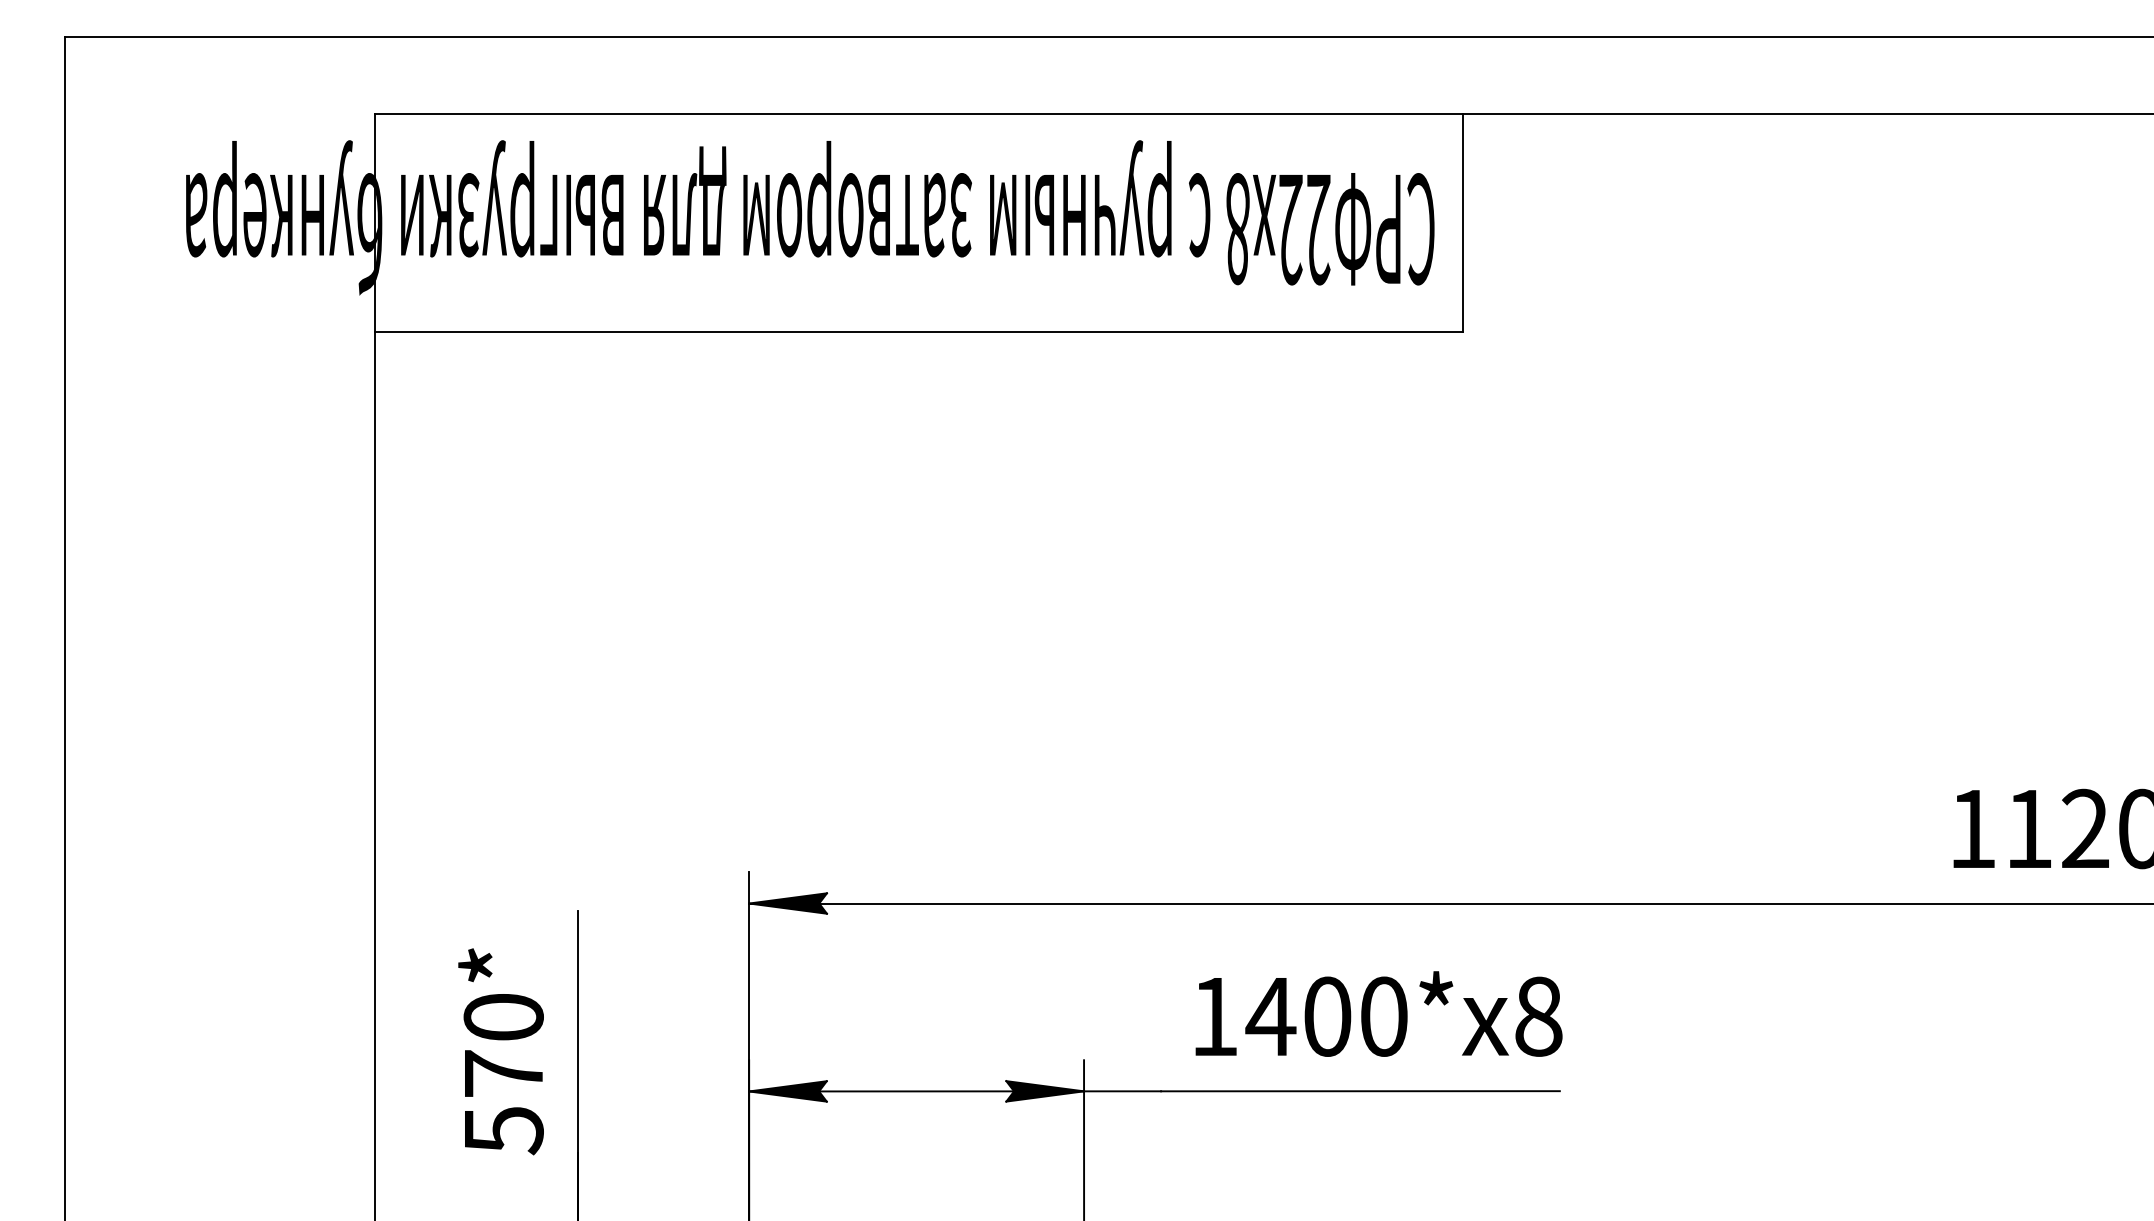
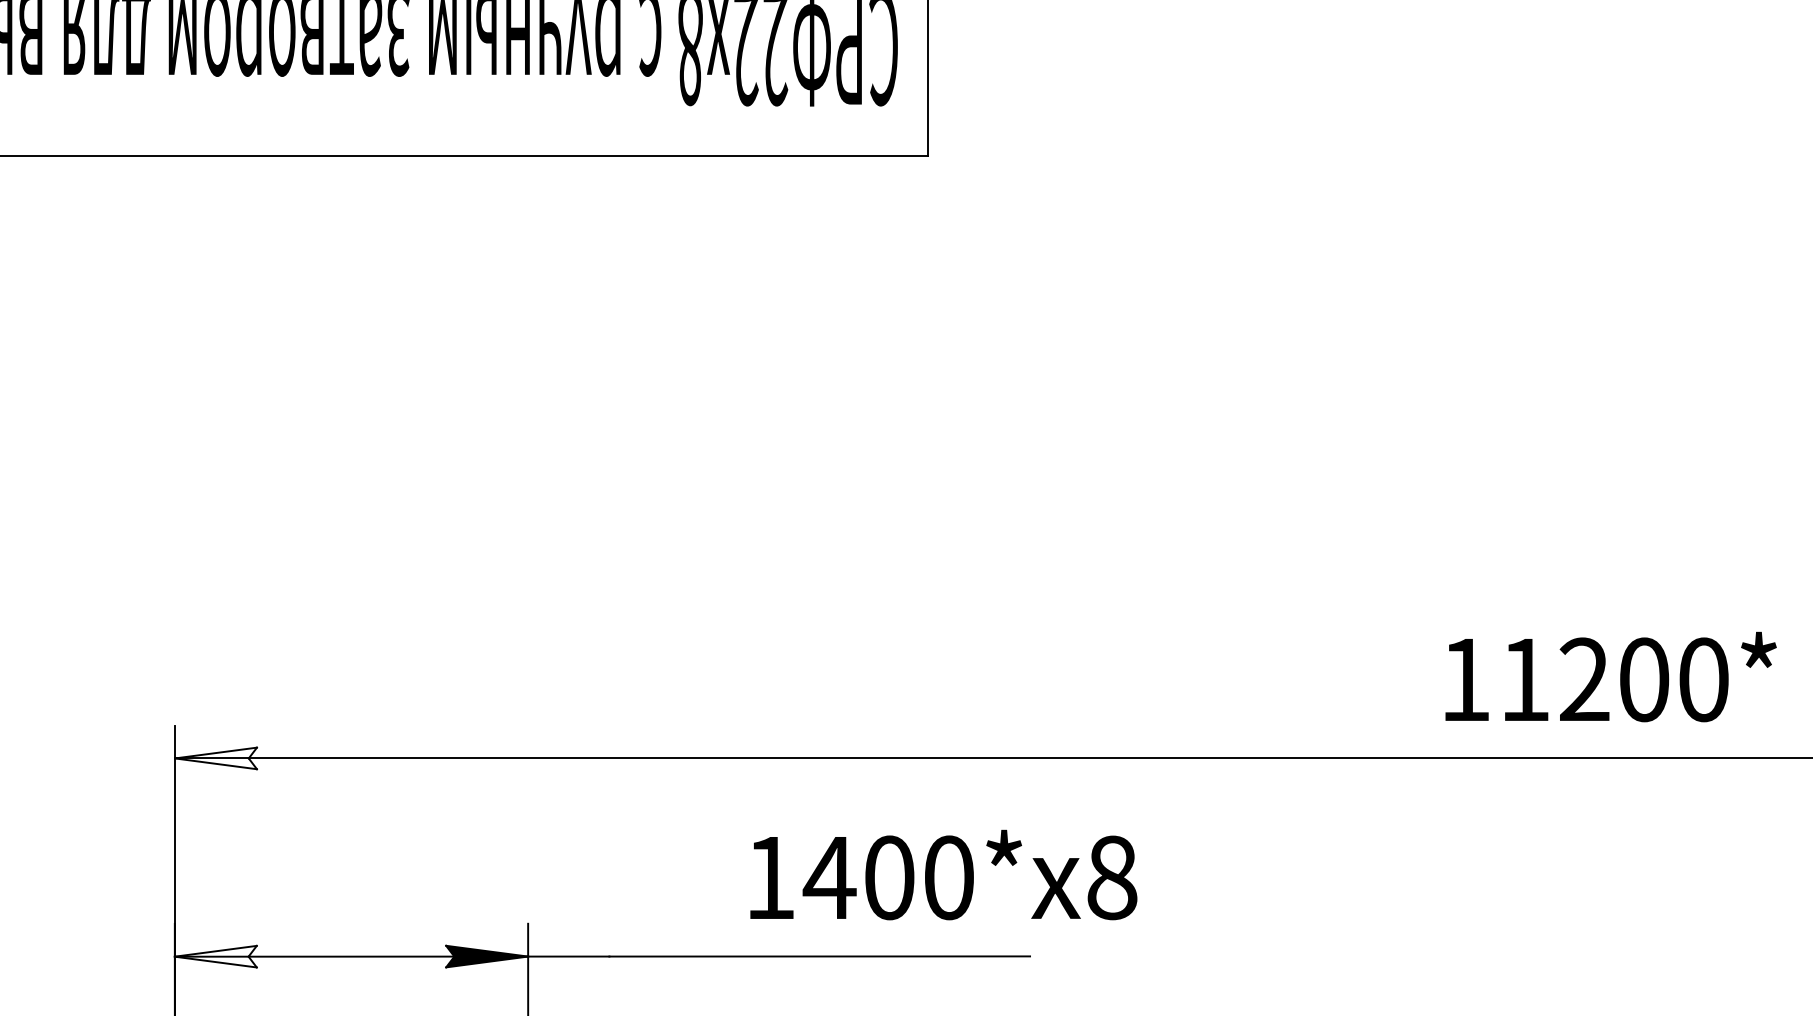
fill: (787, 903) -> (215, 758), removed
text: (1378, 1013) -> (943, 874), moved
fill: (787, 1091) -> (215, 956), removed

